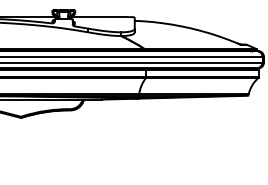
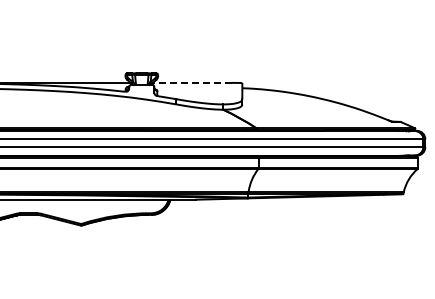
line: (99, 16) -> (192, 82), solid -> dashed

